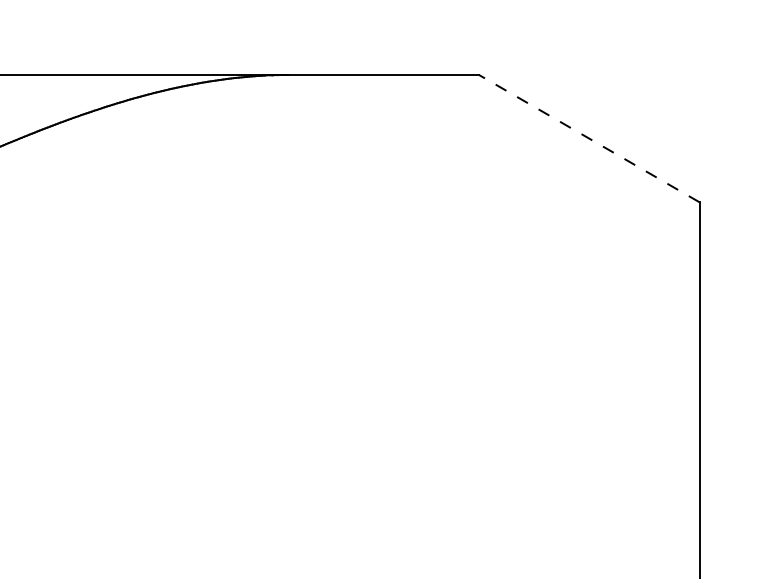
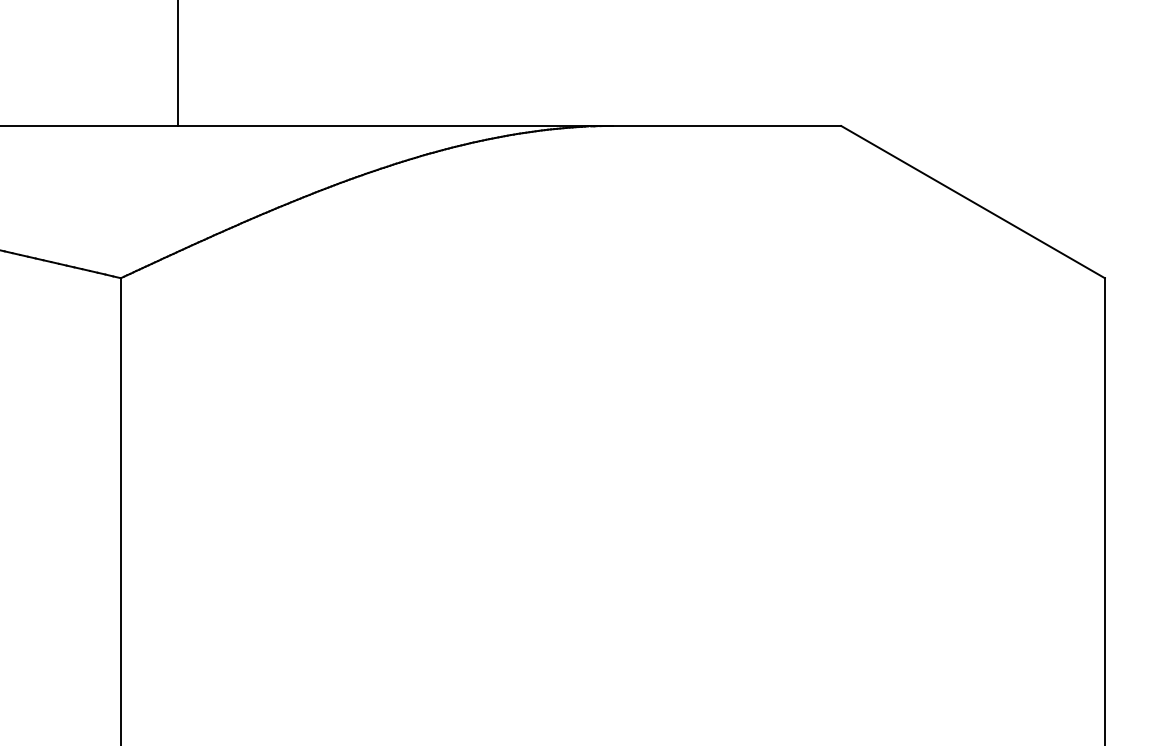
line: (588, 138) -> (972, 201), dashed -> solid

